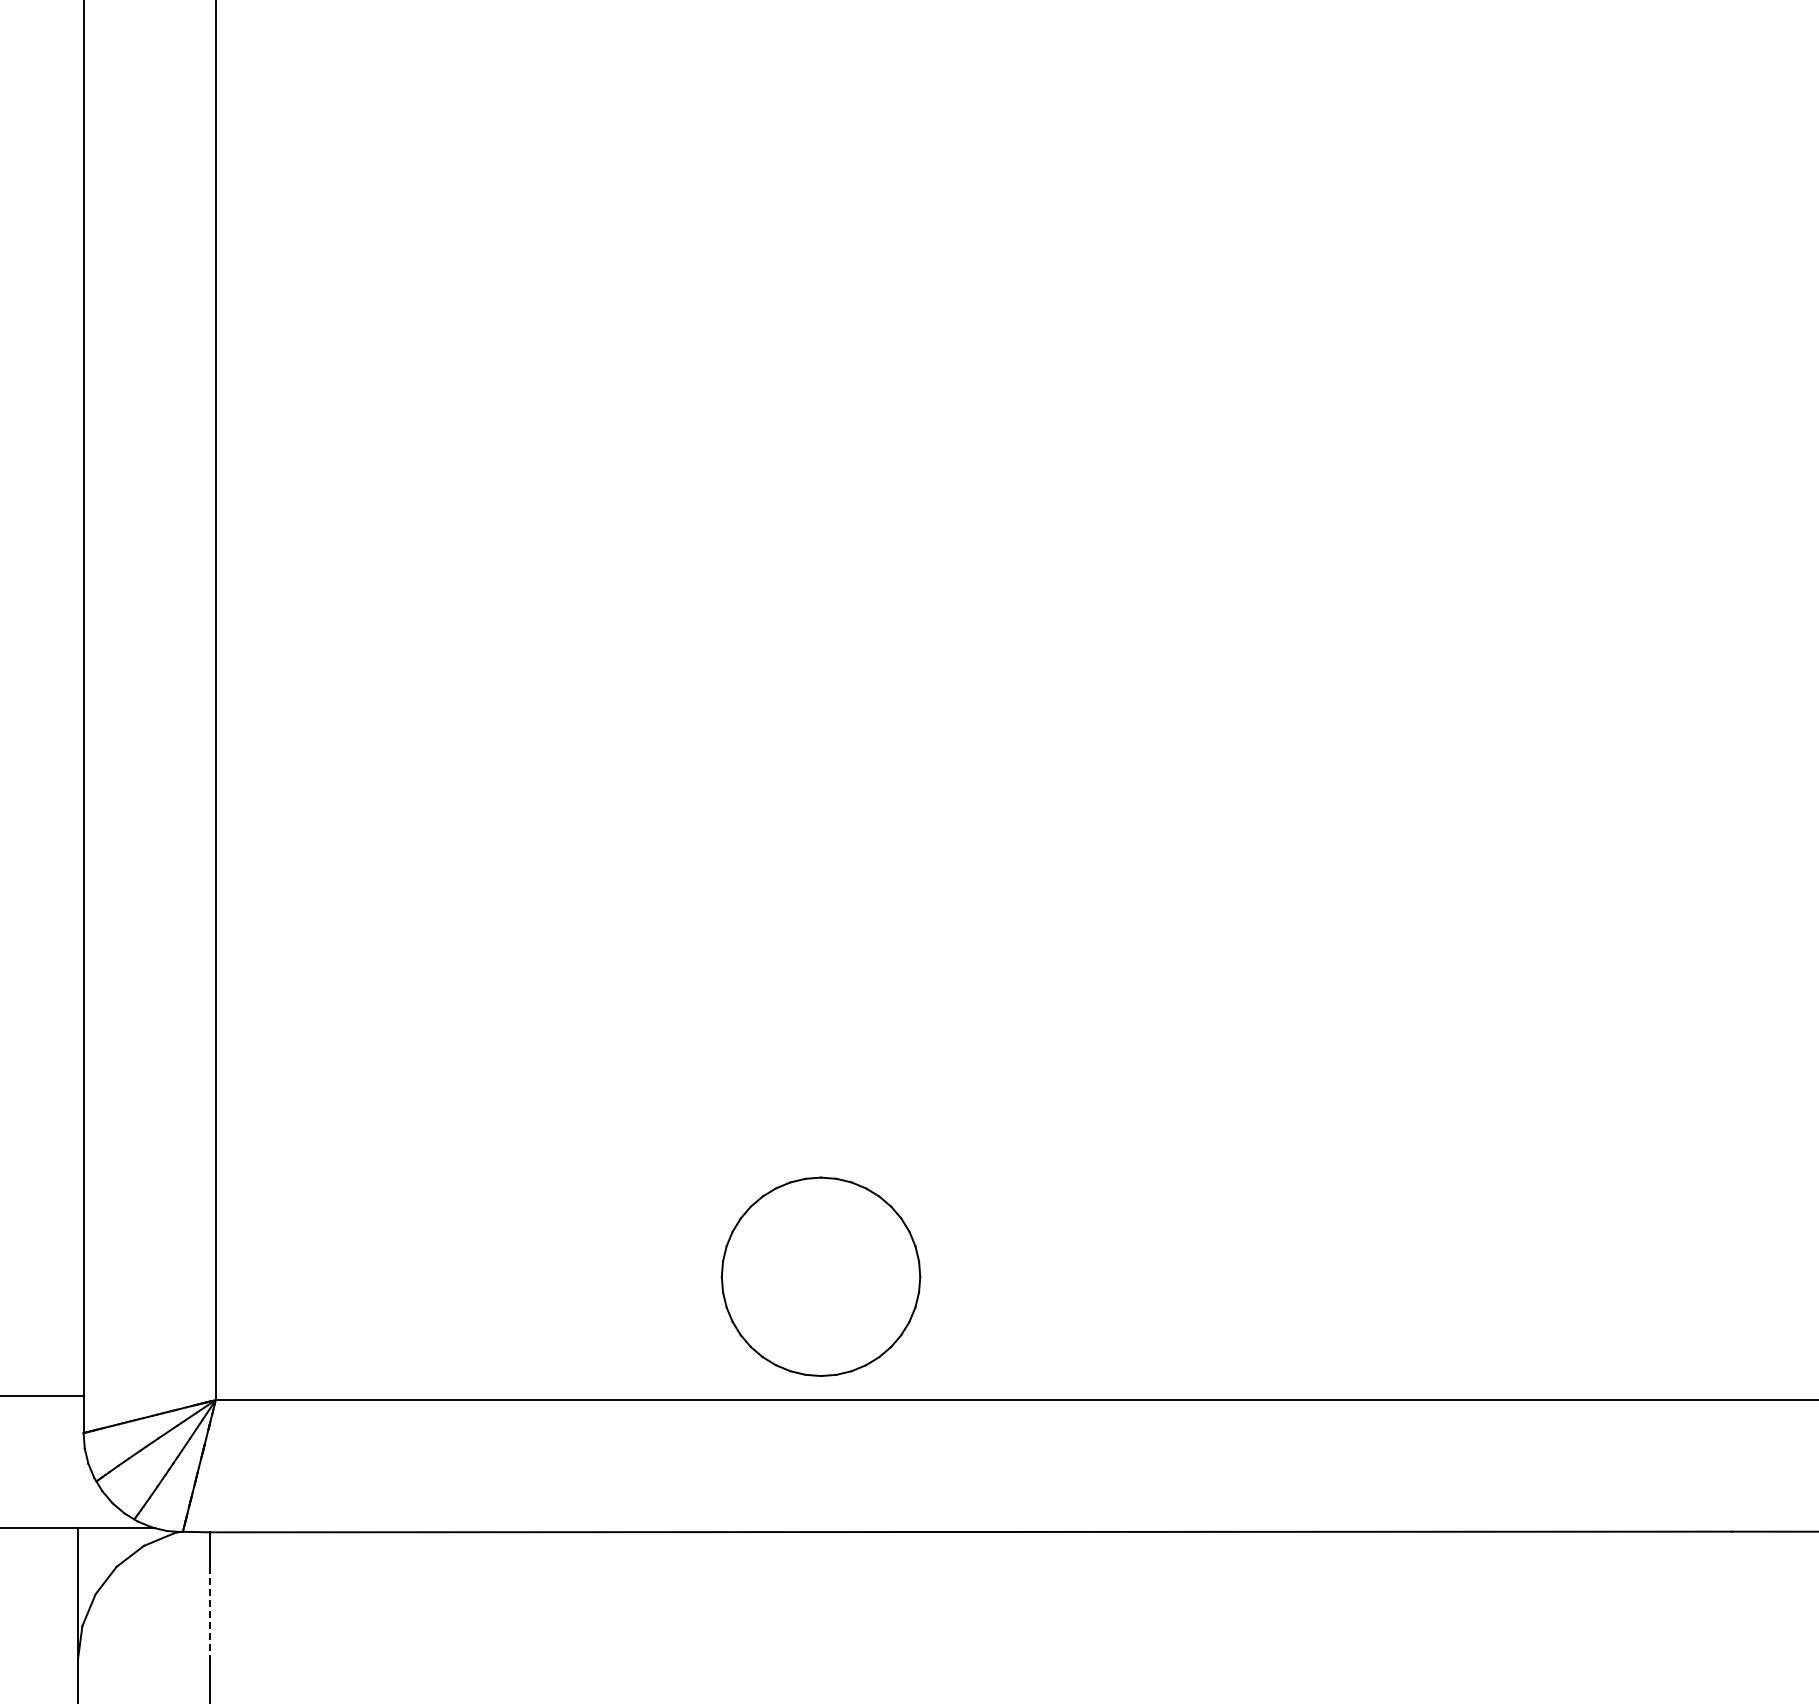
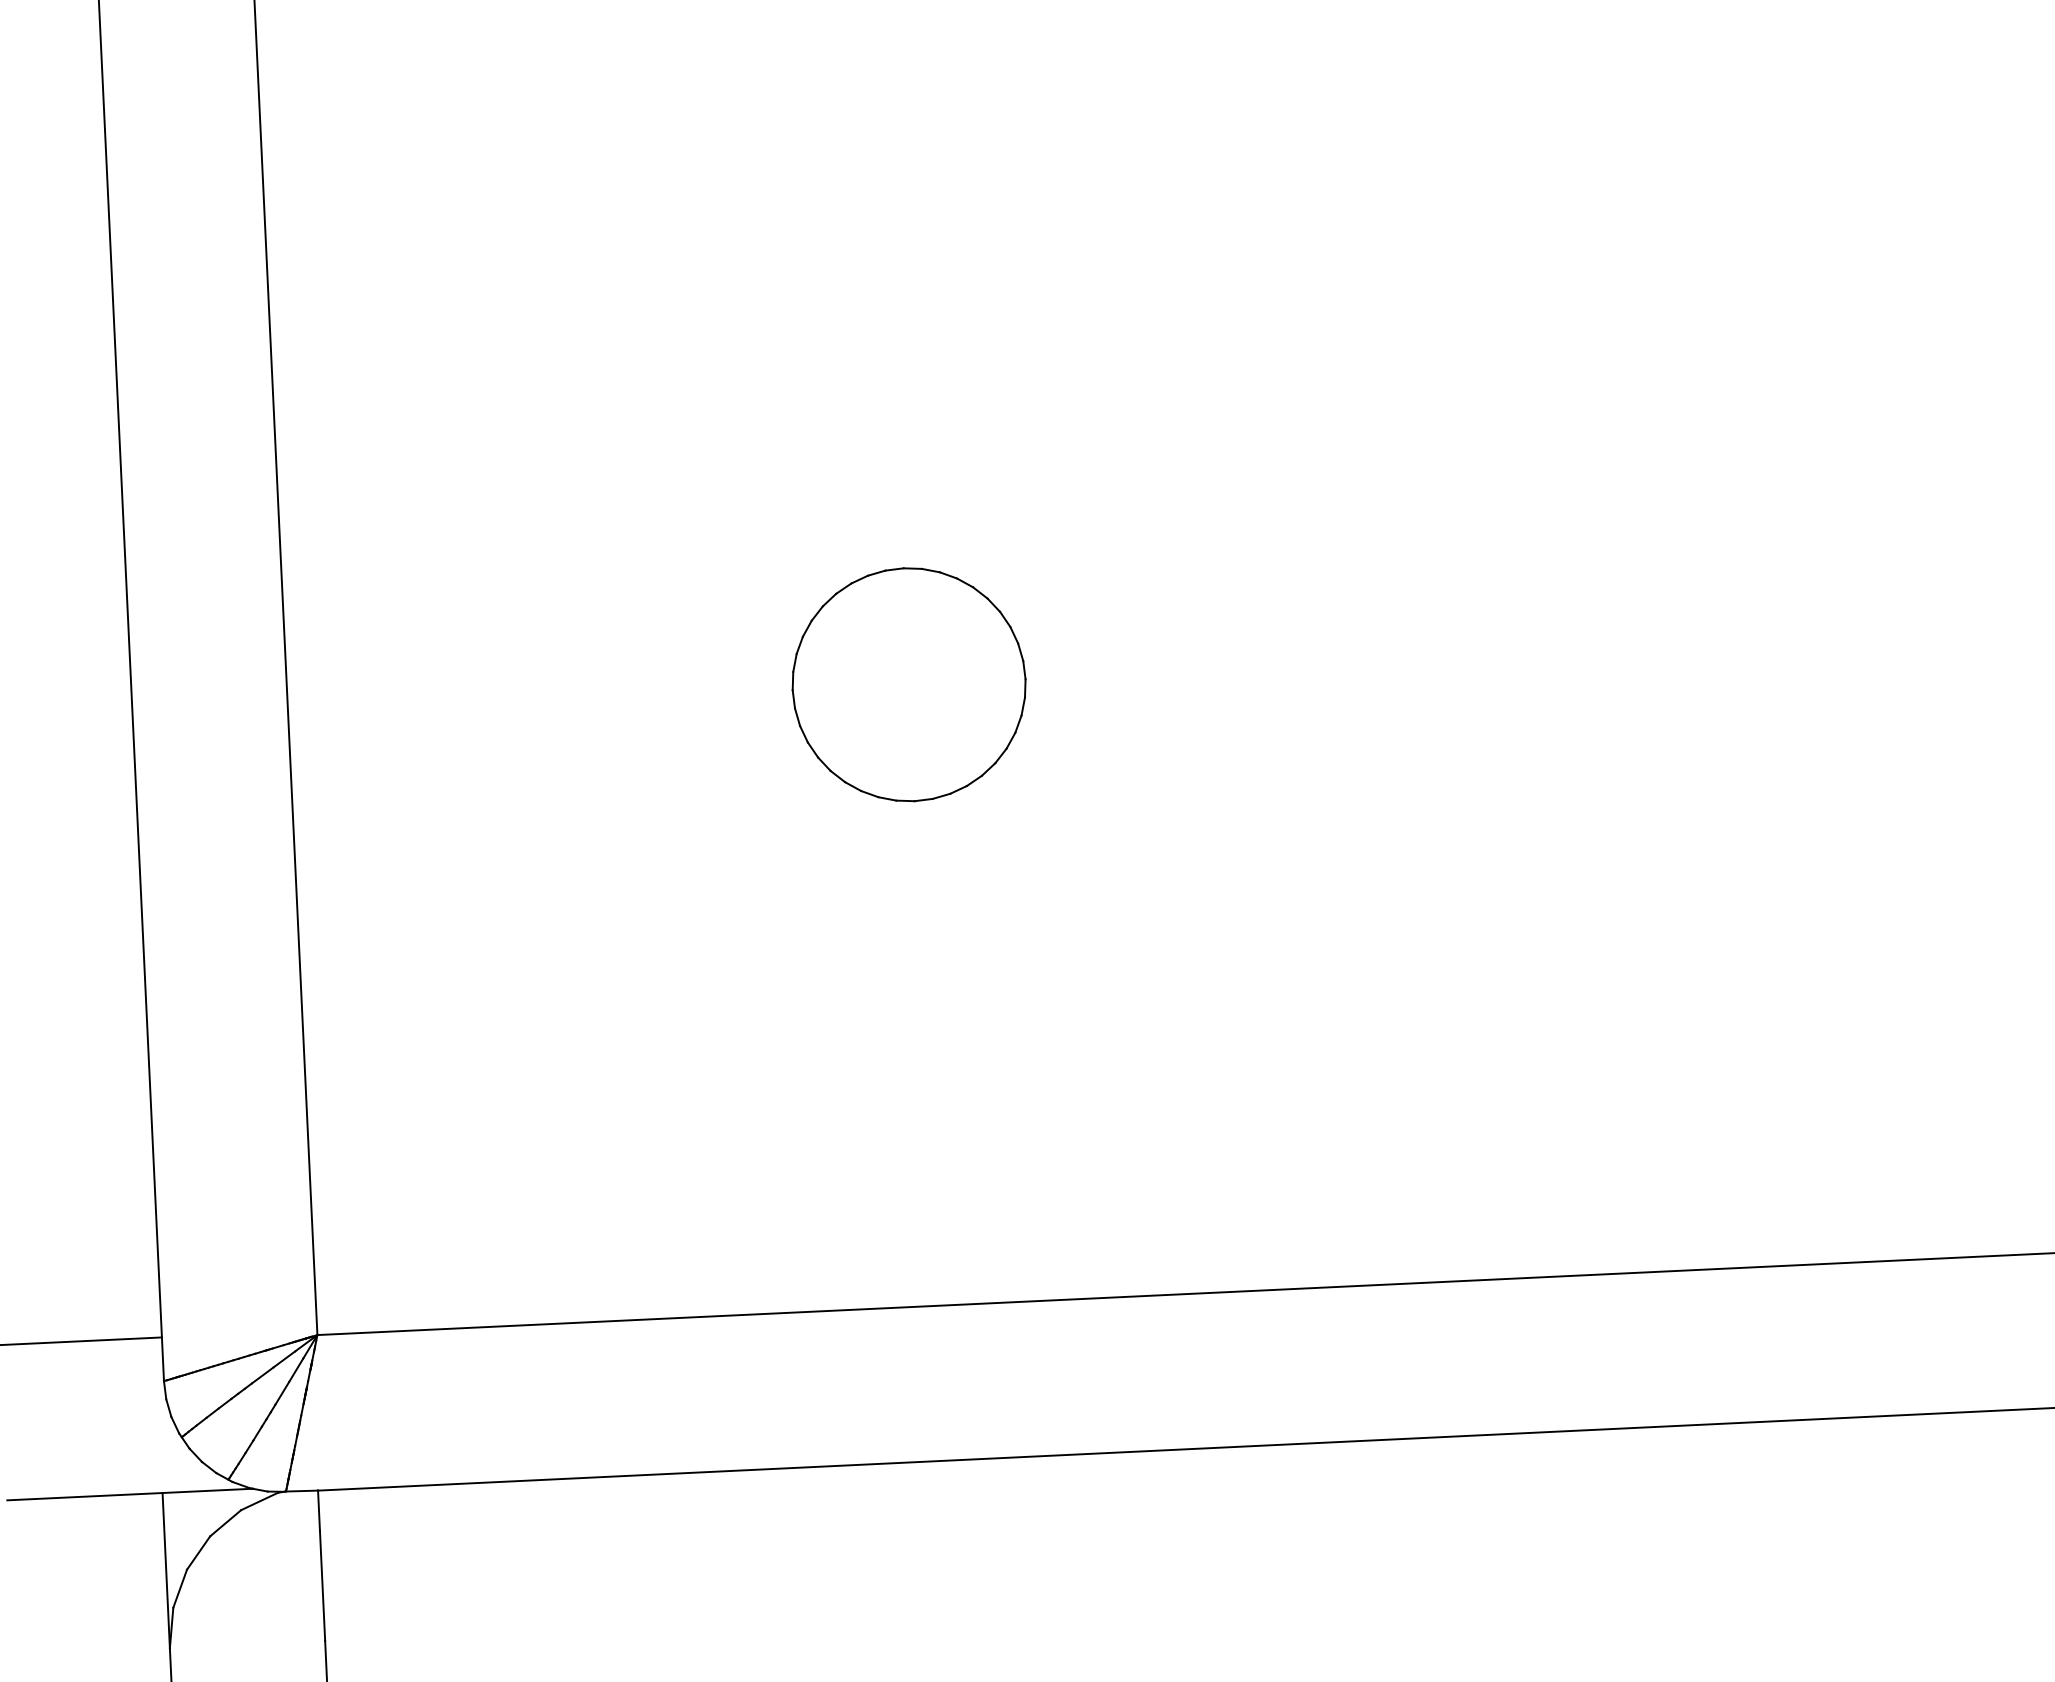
part: (820, 1276) -> (908, 684), moved
line: (210, 1613) -> (322, 1585), dashed -> solid

